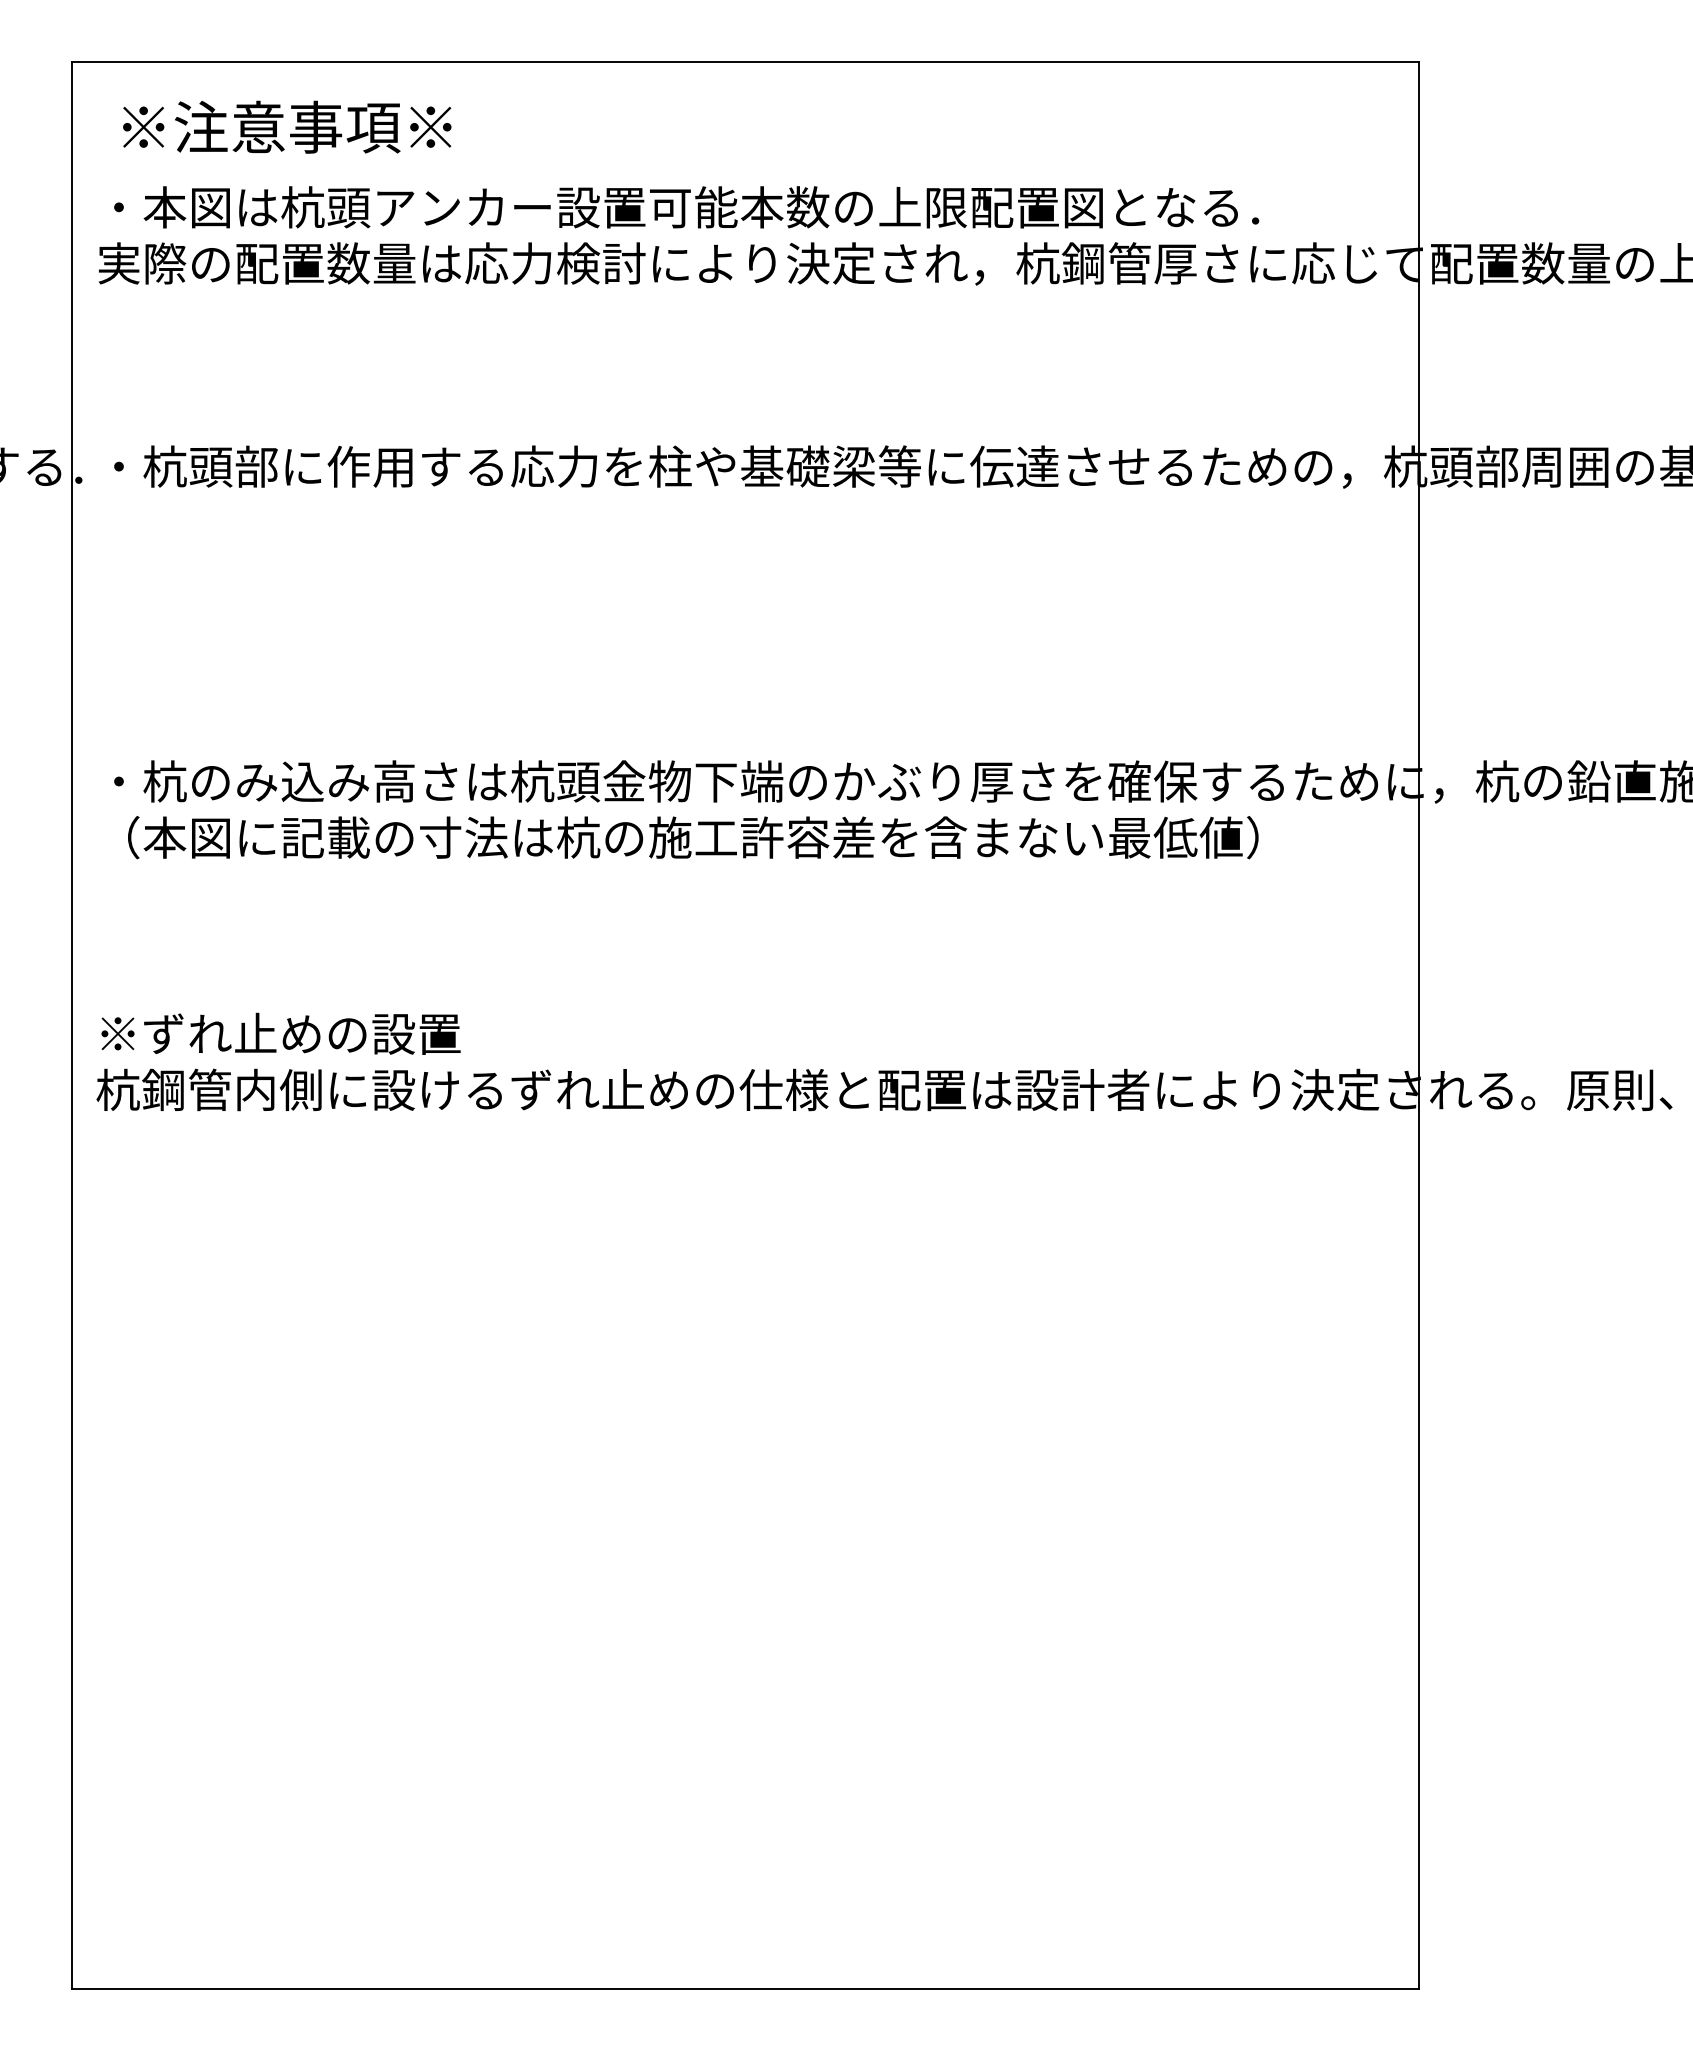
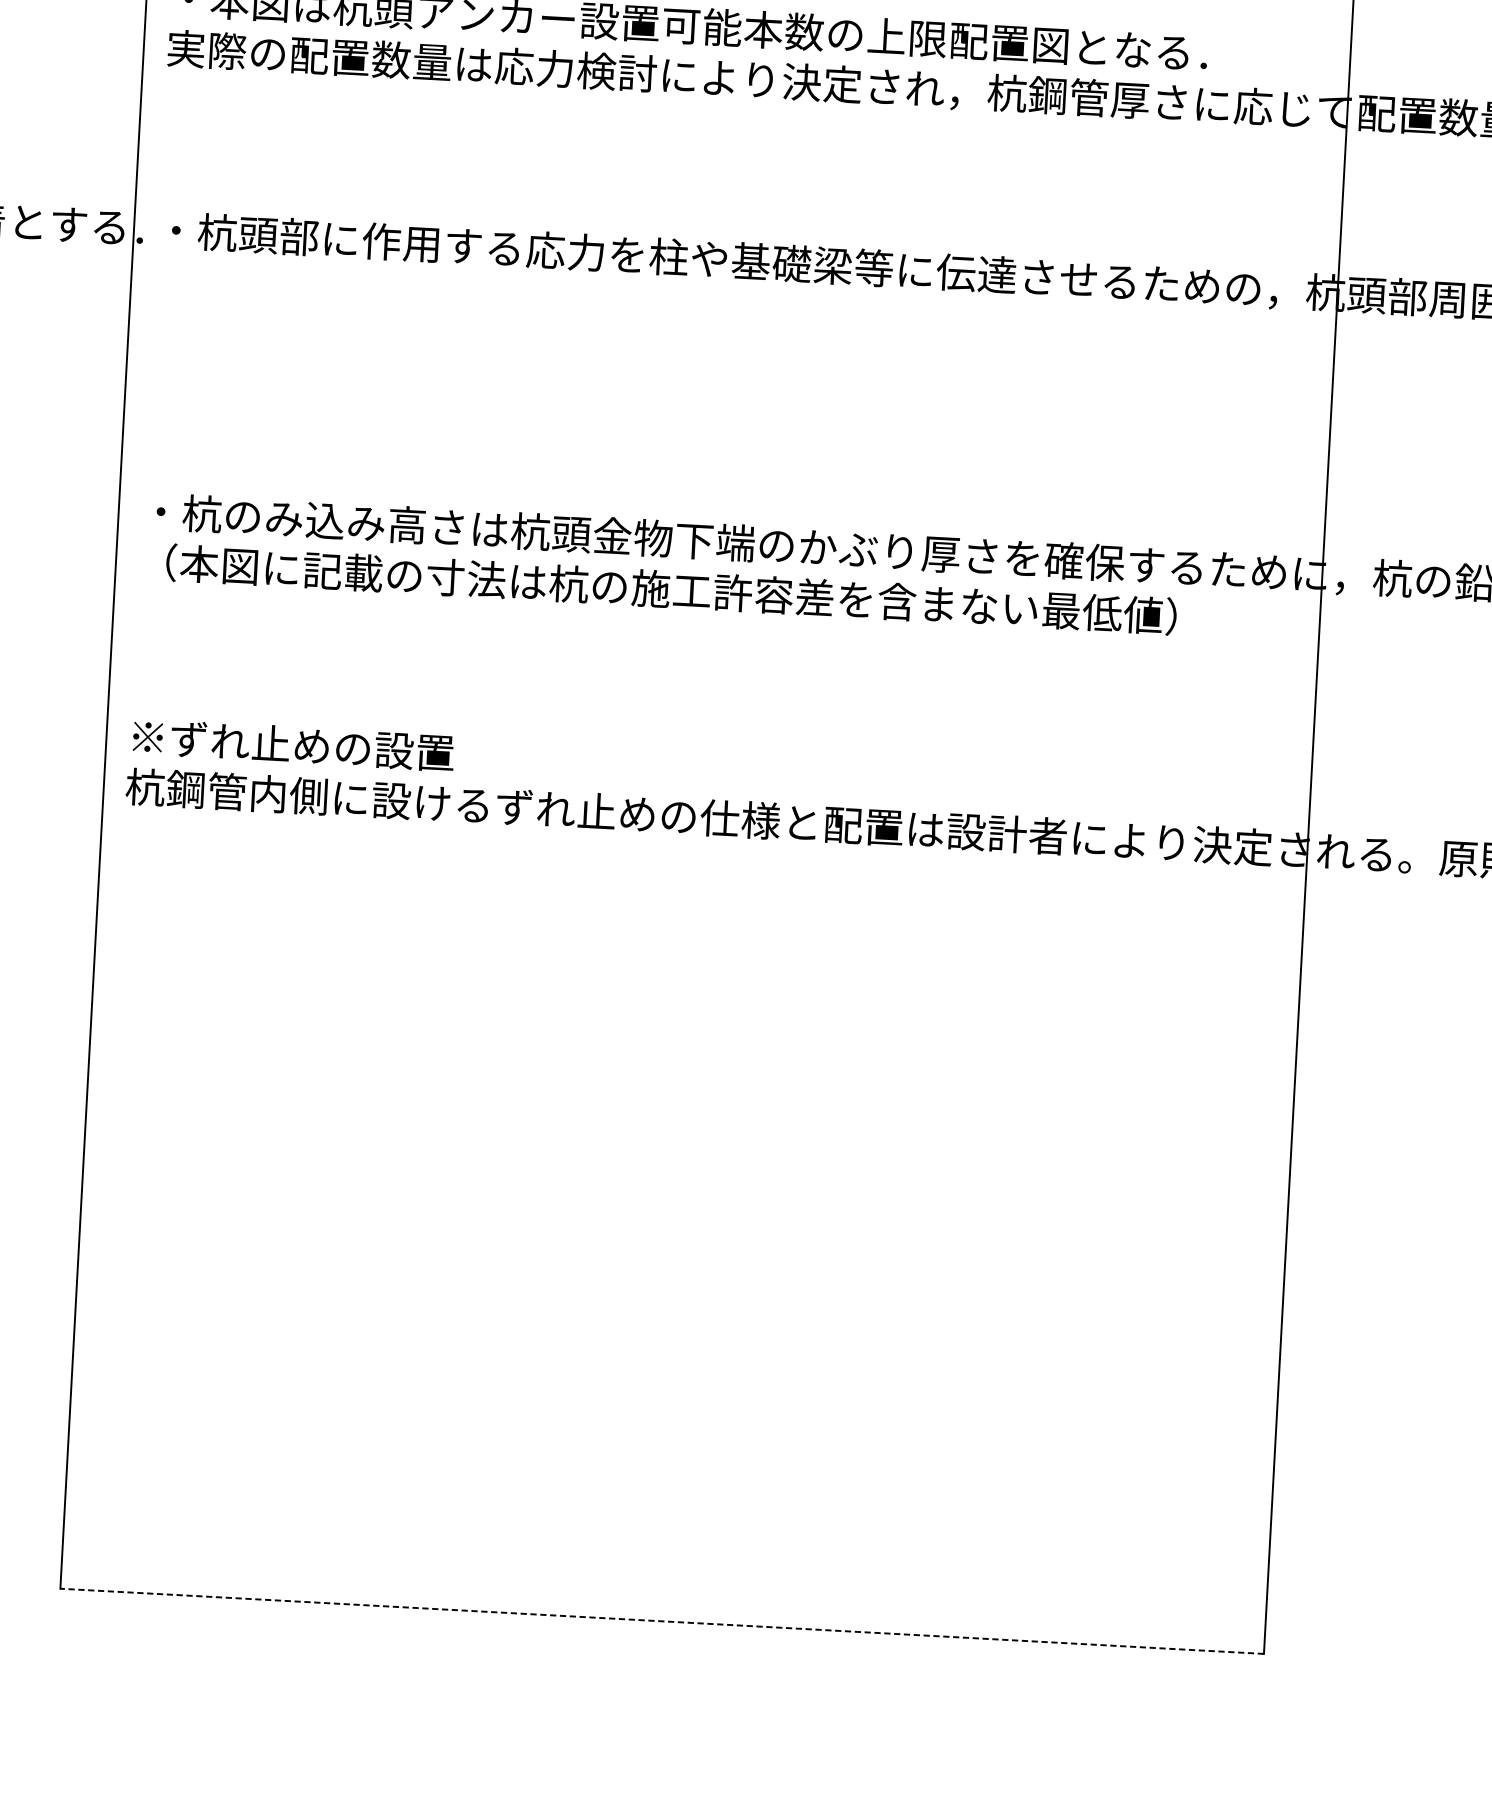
line: (745, 1989) -> (662, 1621), solid -> dashed

